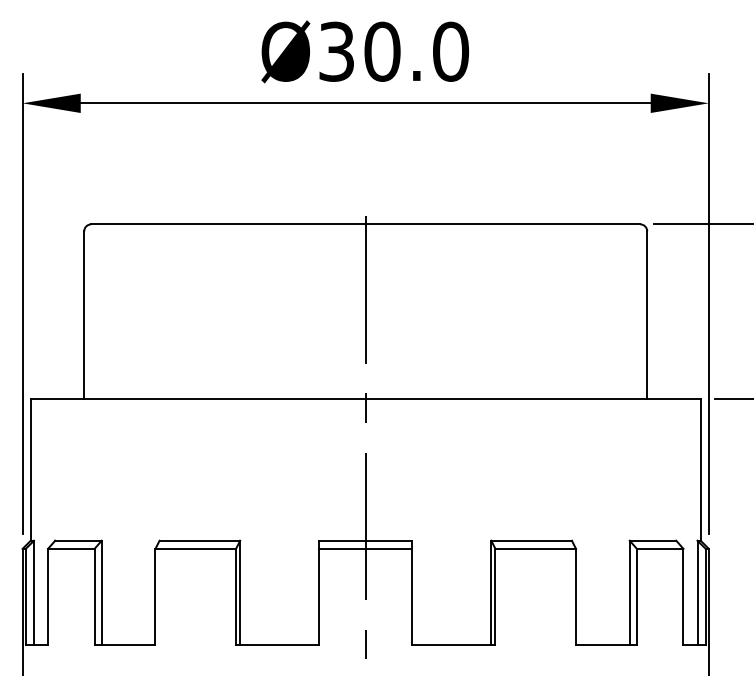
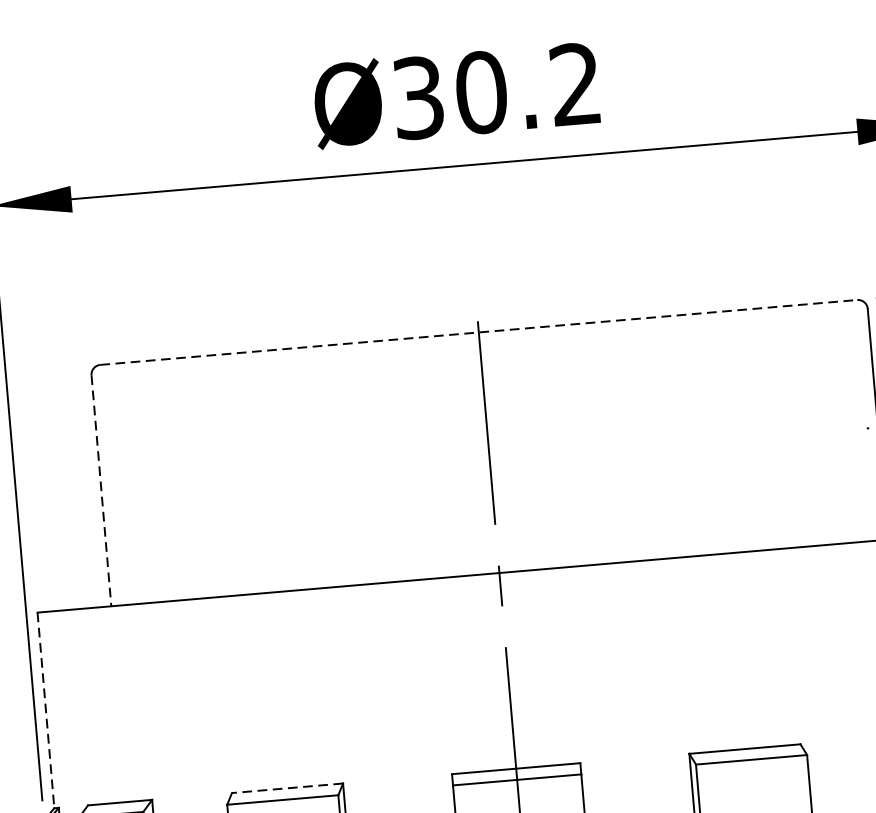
text: (451, 51) -> (576, 83), Ø30.0 -> Ø30.2
line: (366, 224) -> (479, 332), solid -> dashed
line: (84, 315) -> (101, 491), solid -> dashed
line: (30, 469) -> (45, 710), solid -> dashed
line: (199, 540) -> (286, 787), solid -> dashed

